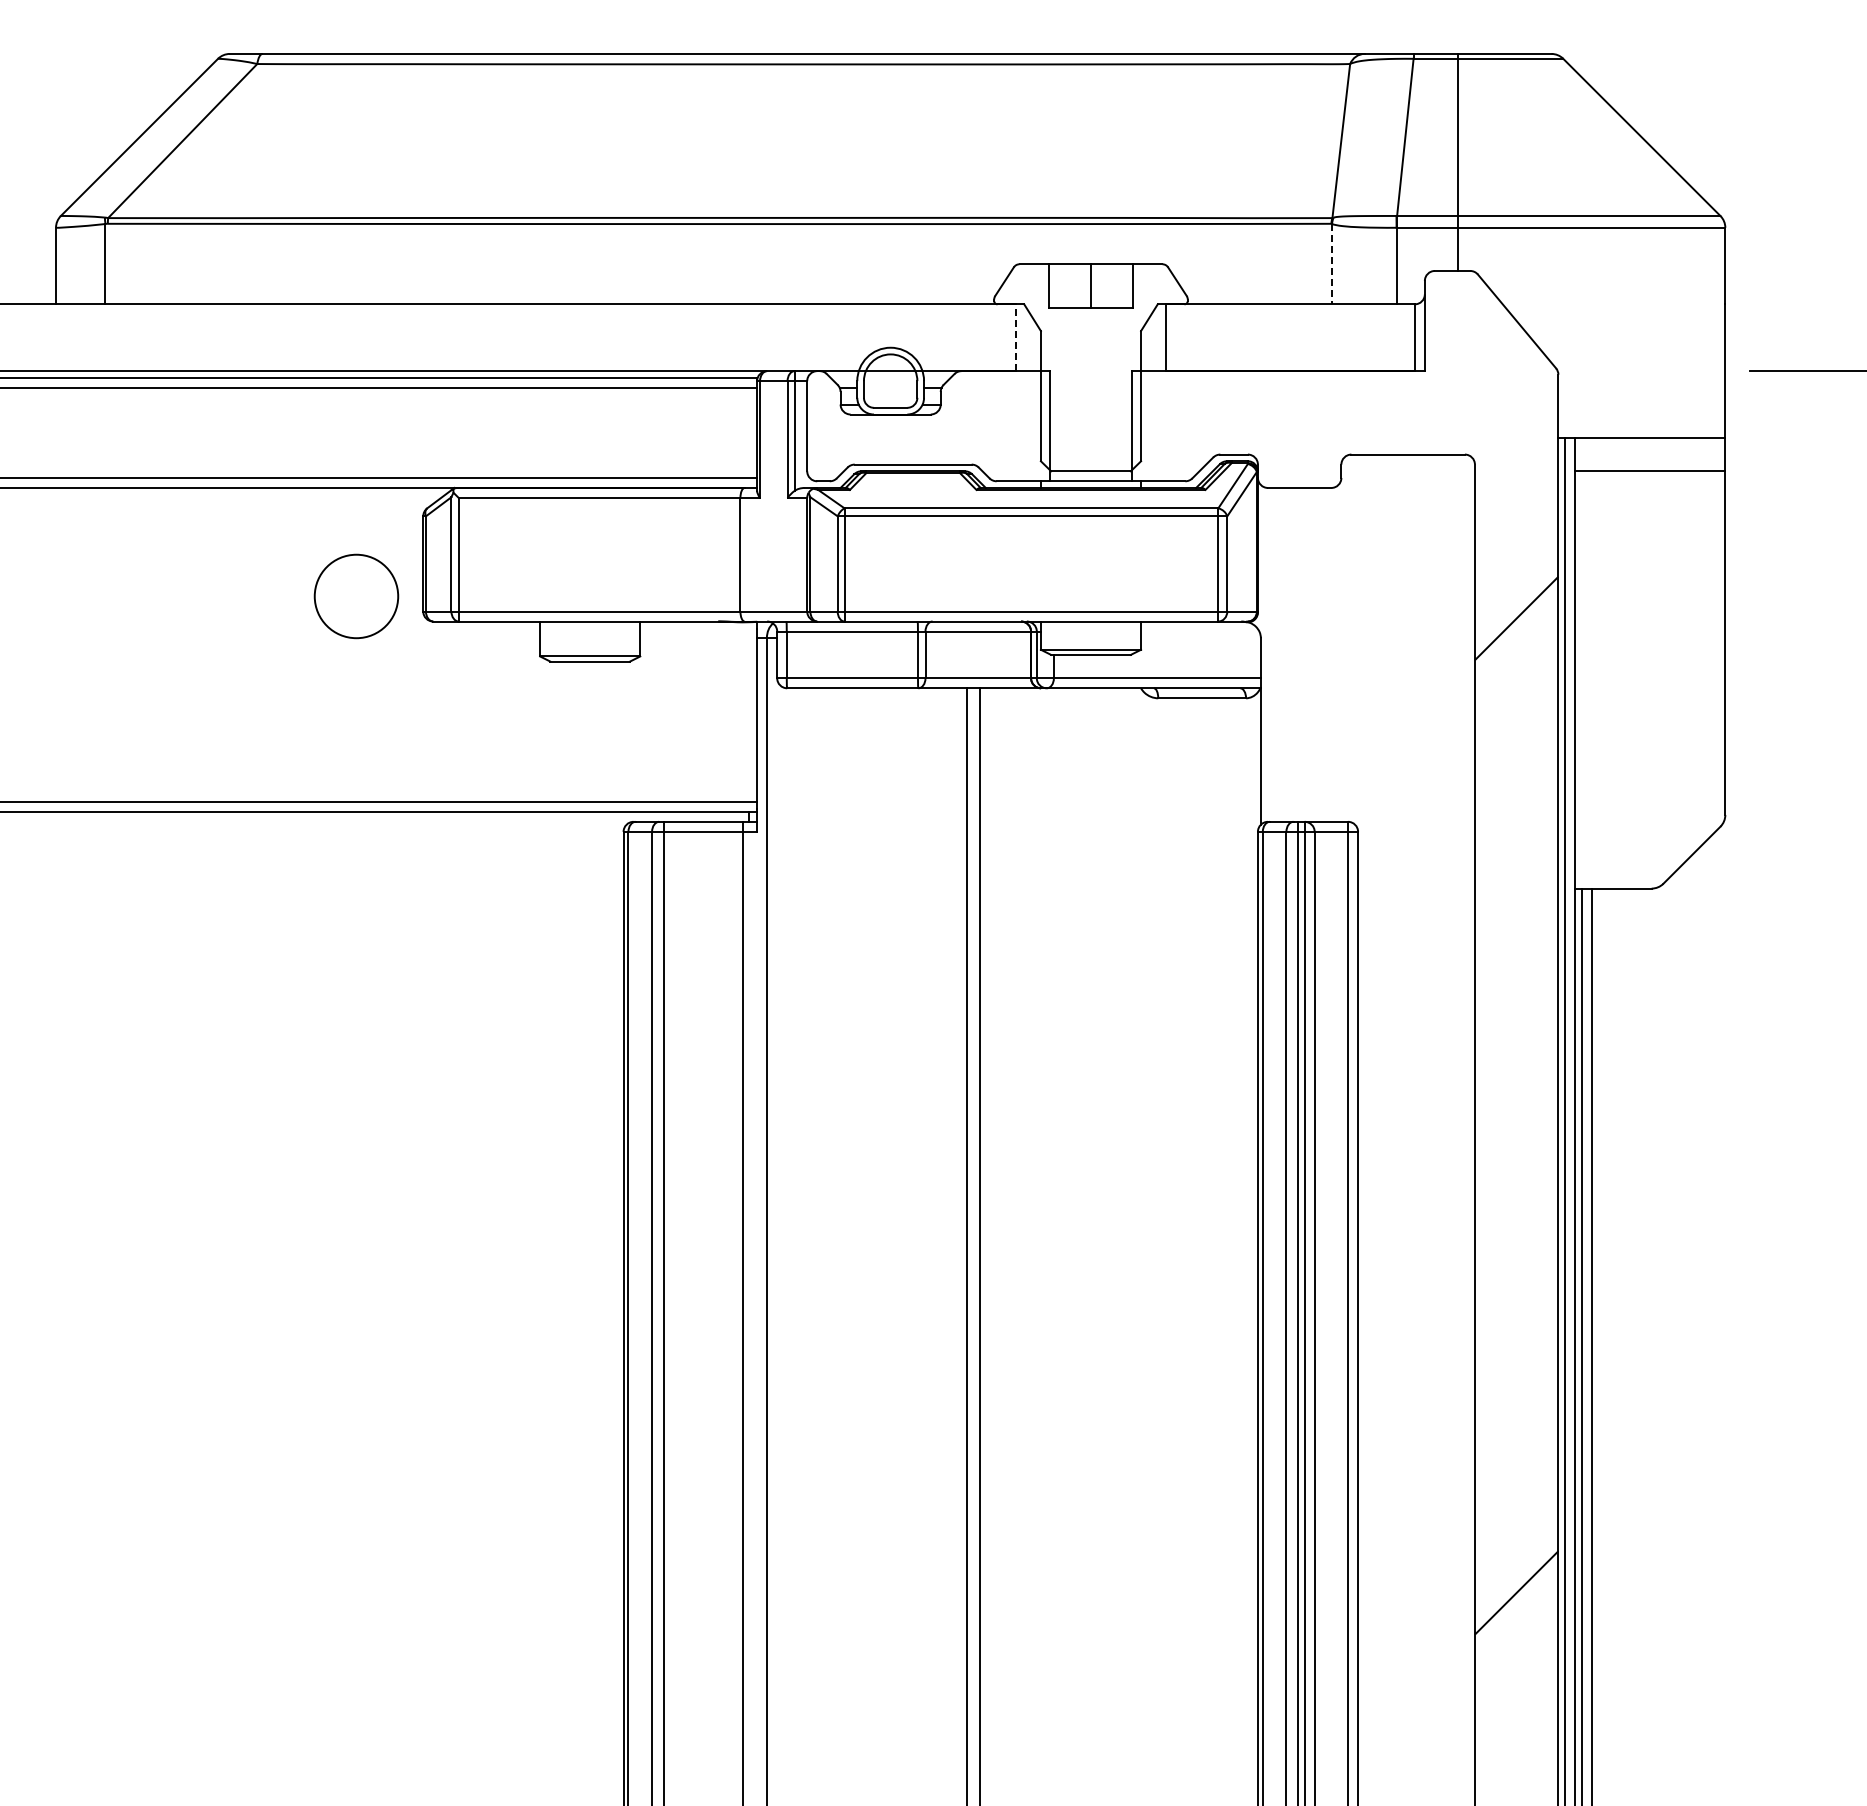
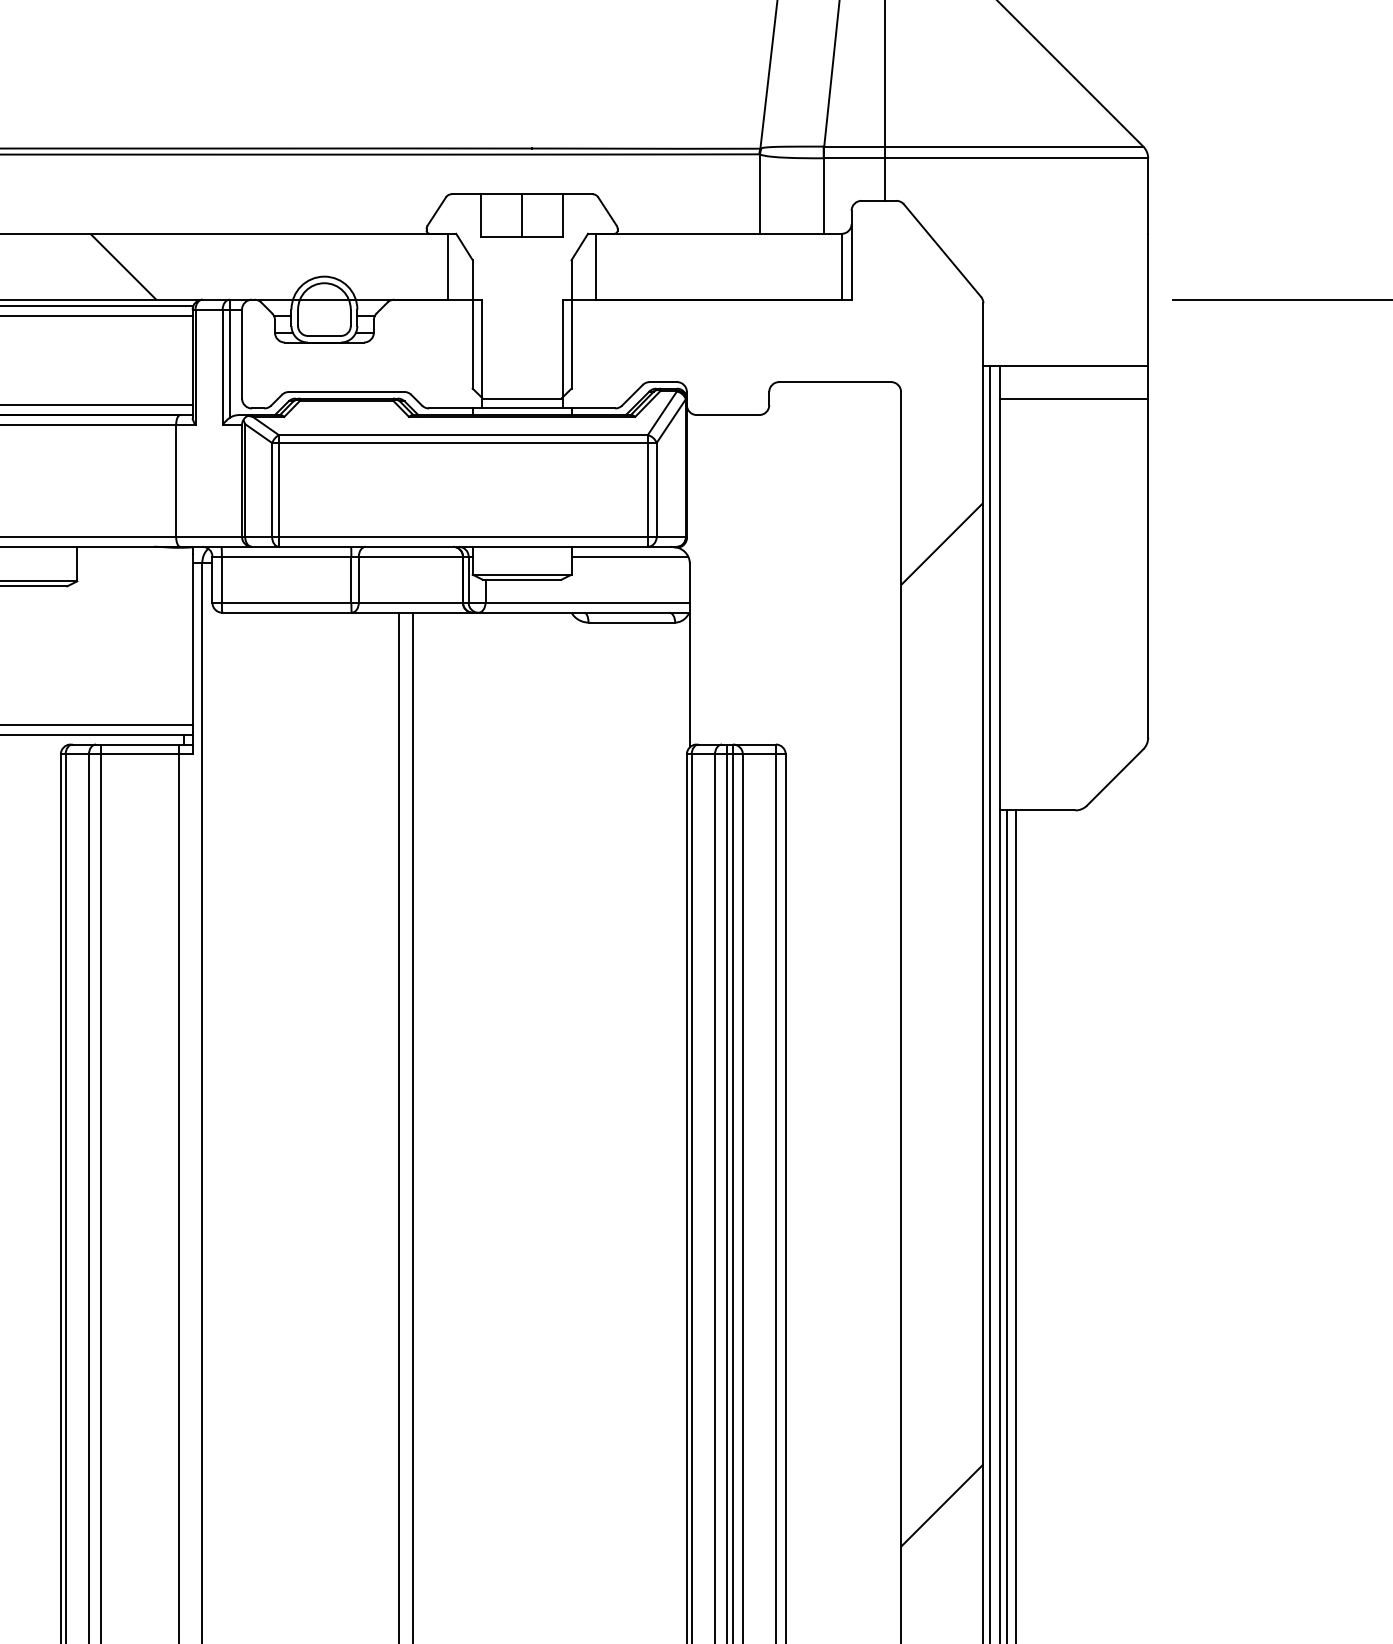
line: (1332, 264) -> (760, 194), dashed -> solid
hatch: (686, 337) -> (122, 266), added
line: (1015, 337) -> (447, 266), dashed -> solid
line: (1200, 631) -> (630, 556), added

